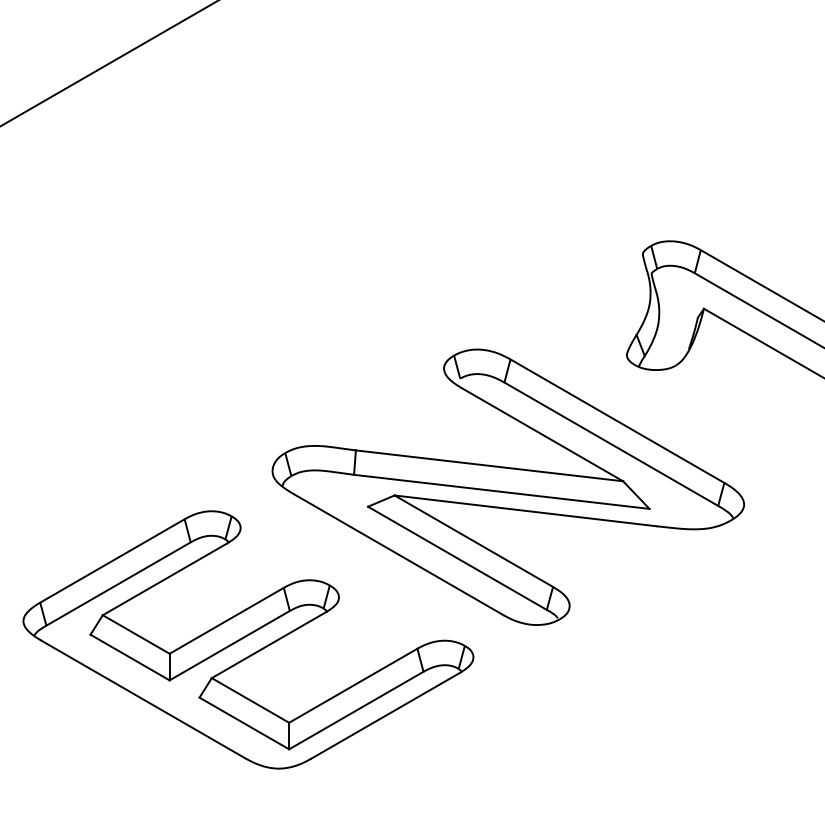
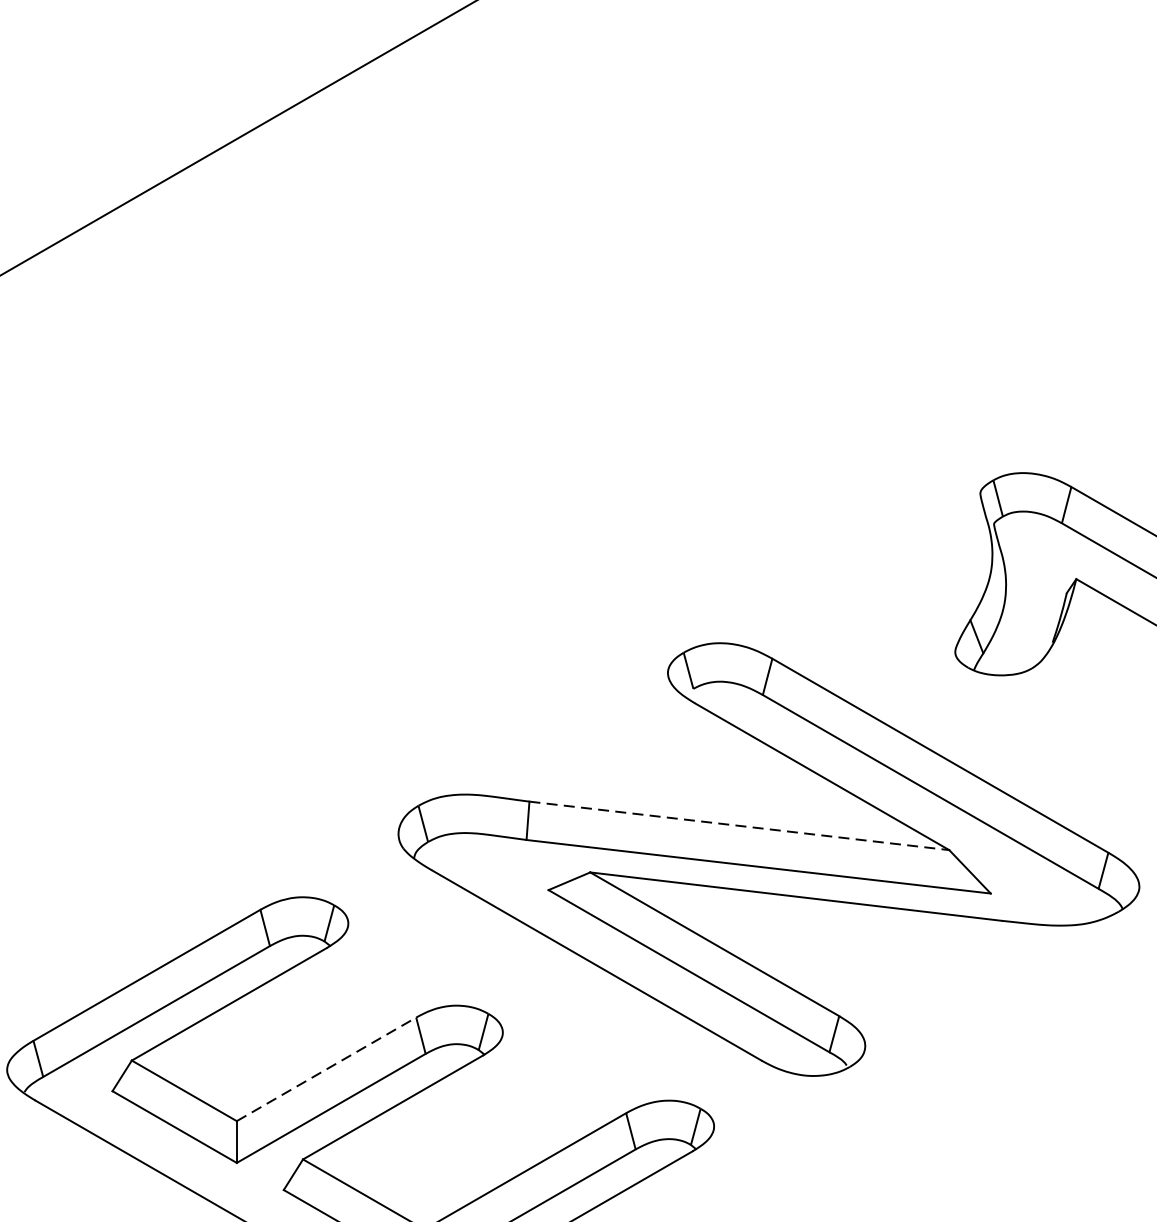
line: (489, 465) -> (739, 825), solid -> dashed
line: (226, 620) -> (326, 1068), solid -> dashed

